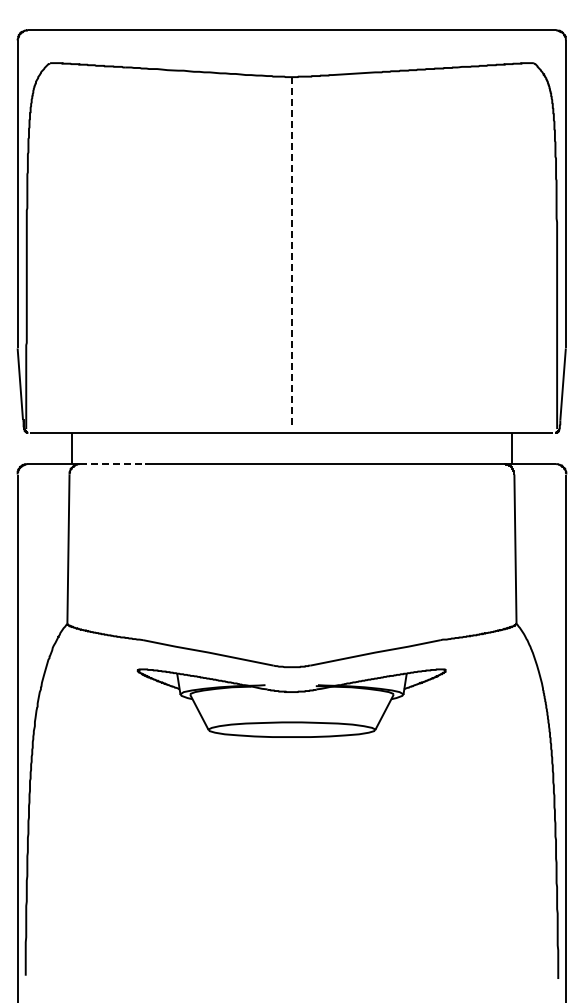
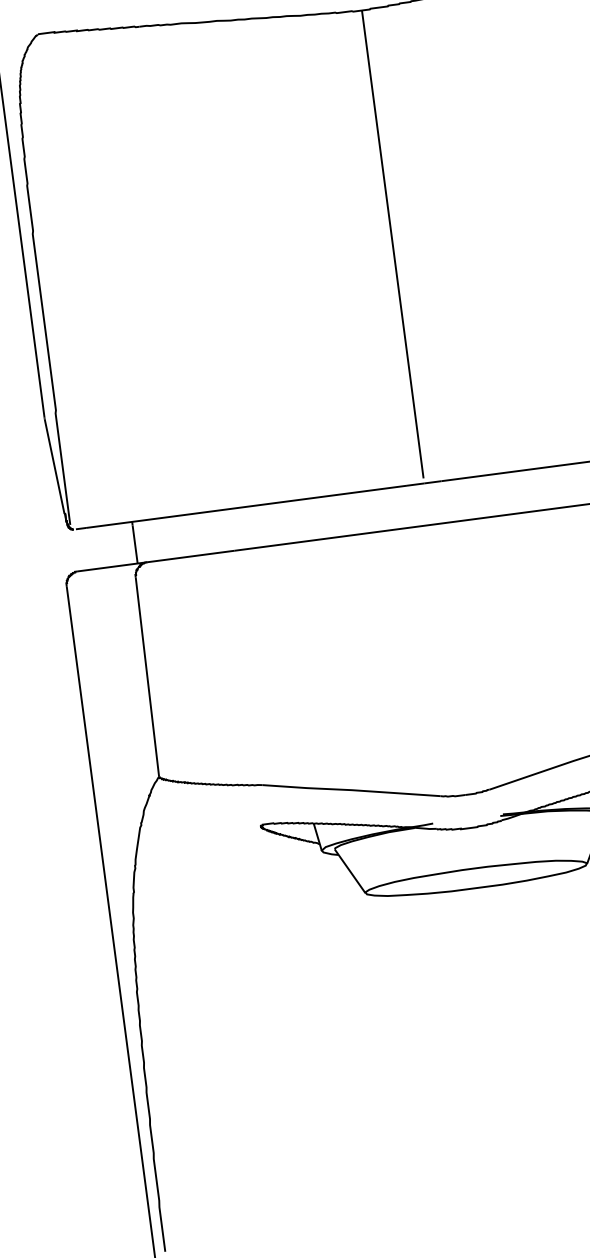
line: (291, 253) -> (392, 245), dashed -> solid
line: (112, 464) -> (191, 556), dashed -> solid

